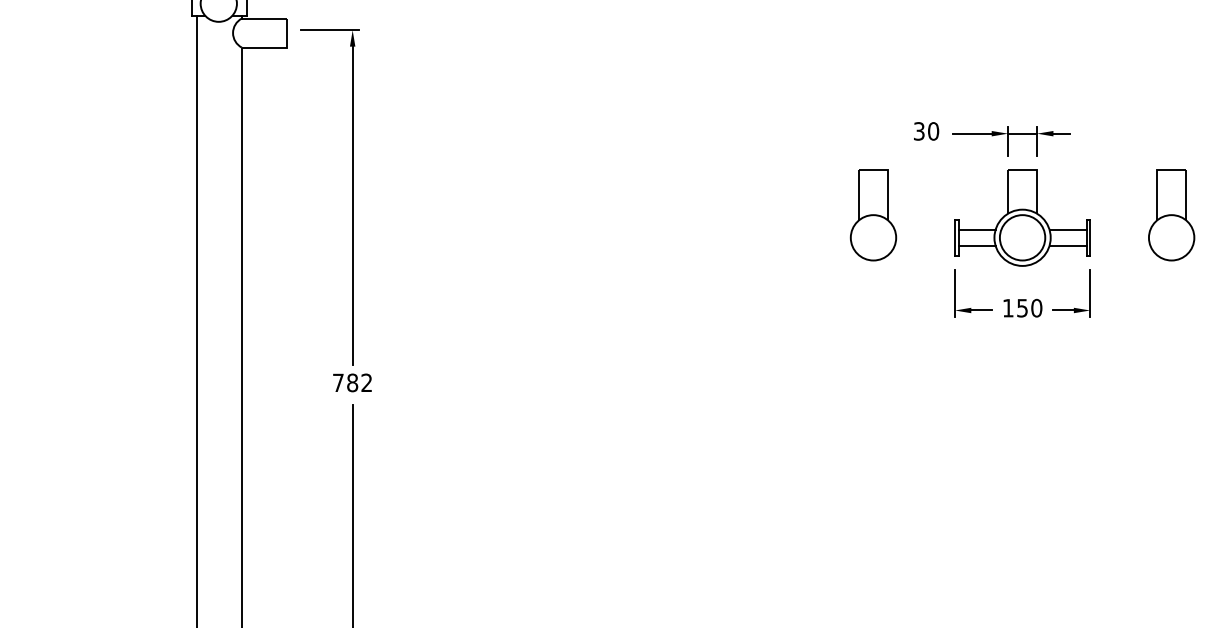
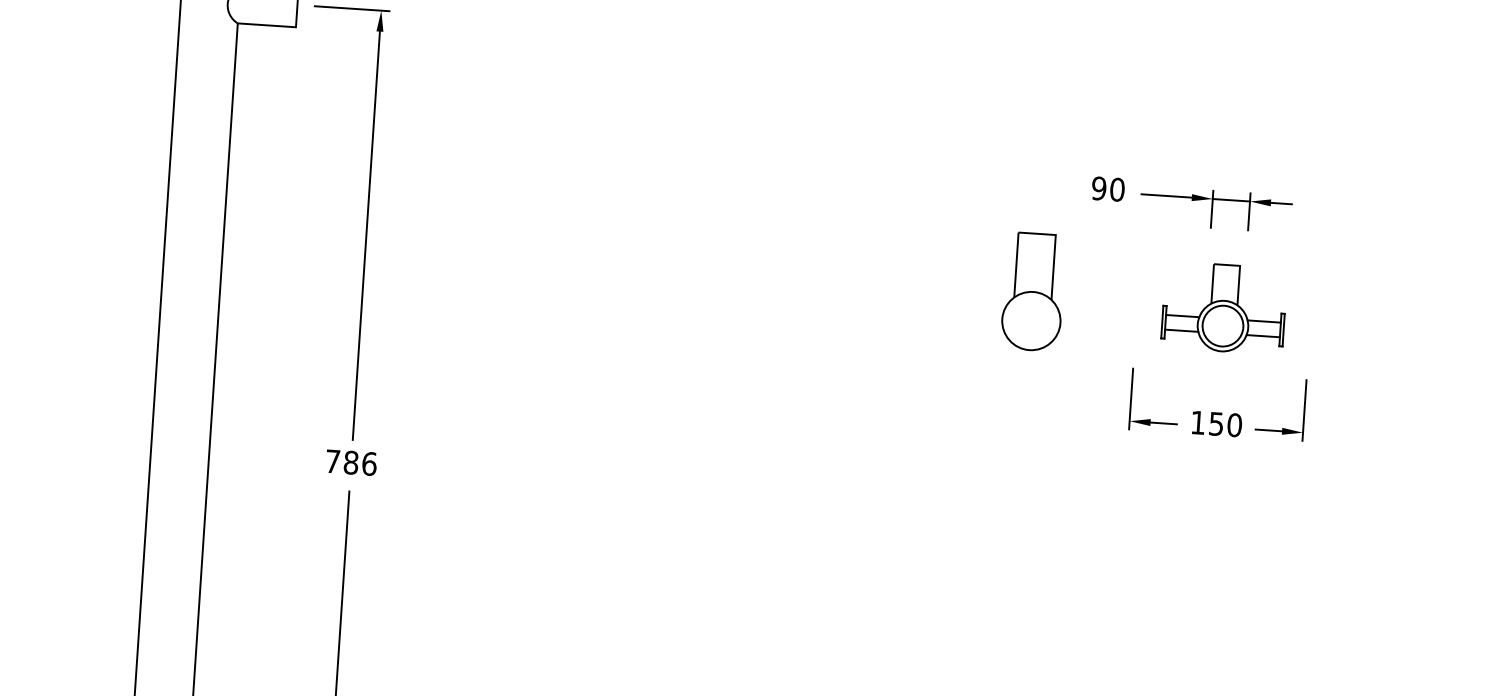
text: (918, 131) -> (1098, 188), 30 -> 90
part: (1171, 215) -> (1415, 317), removed
part: (1022, 217) -> (1224, 307), size x0.7
text: (366, 382) -> (369, 463), 782 -> 786

